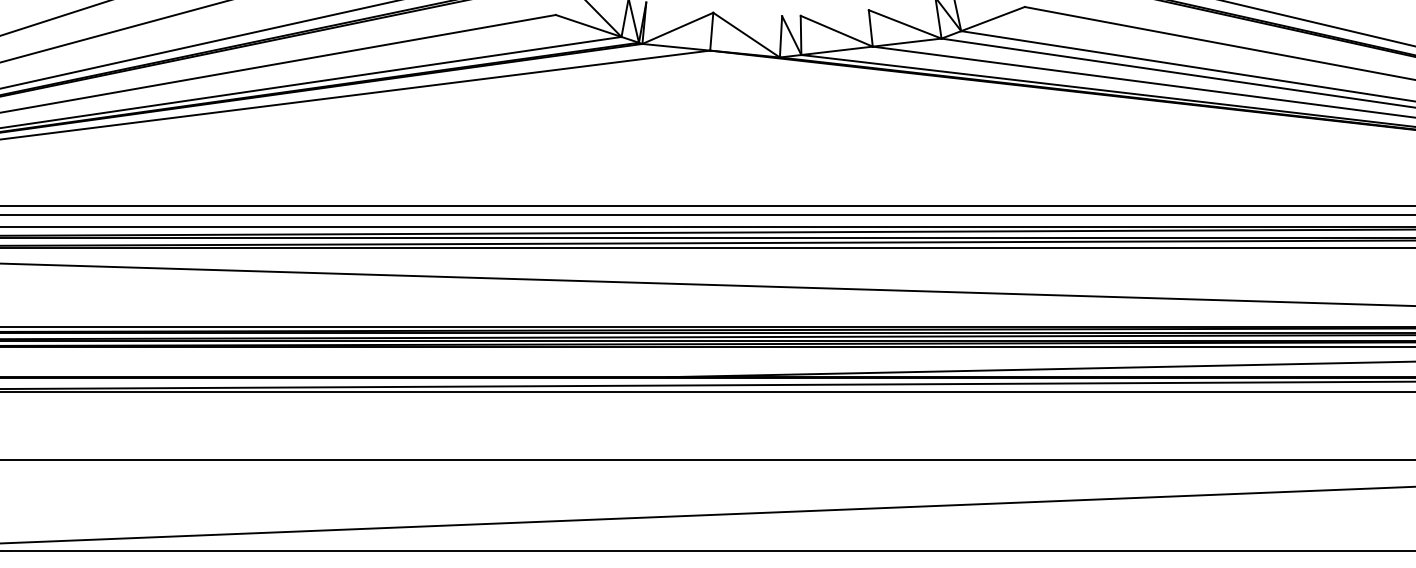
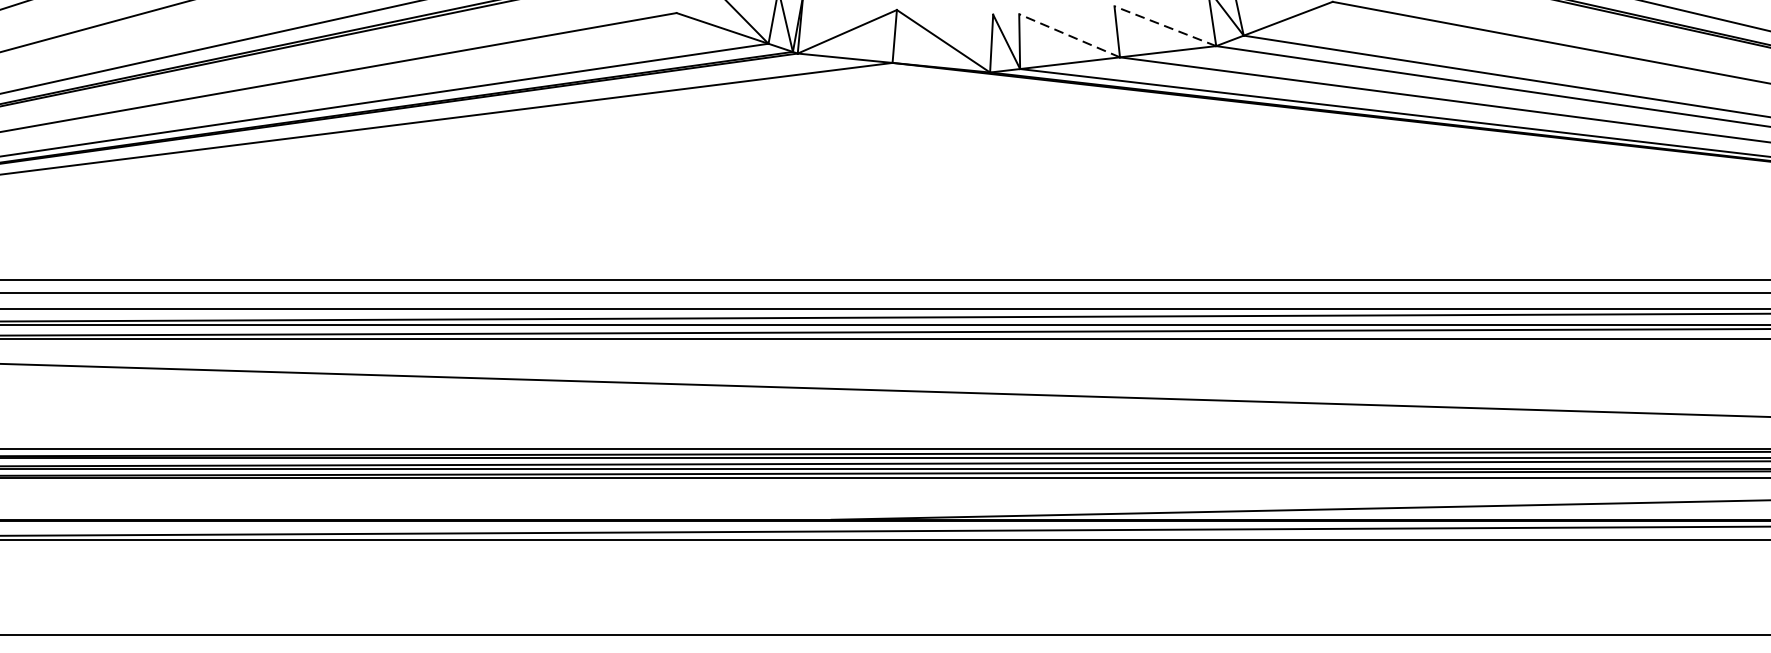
line: (904, 24) -> (1164, 26), solid -> dashed
line: (836, 31) -> (1069, 36), solid -> dashed

